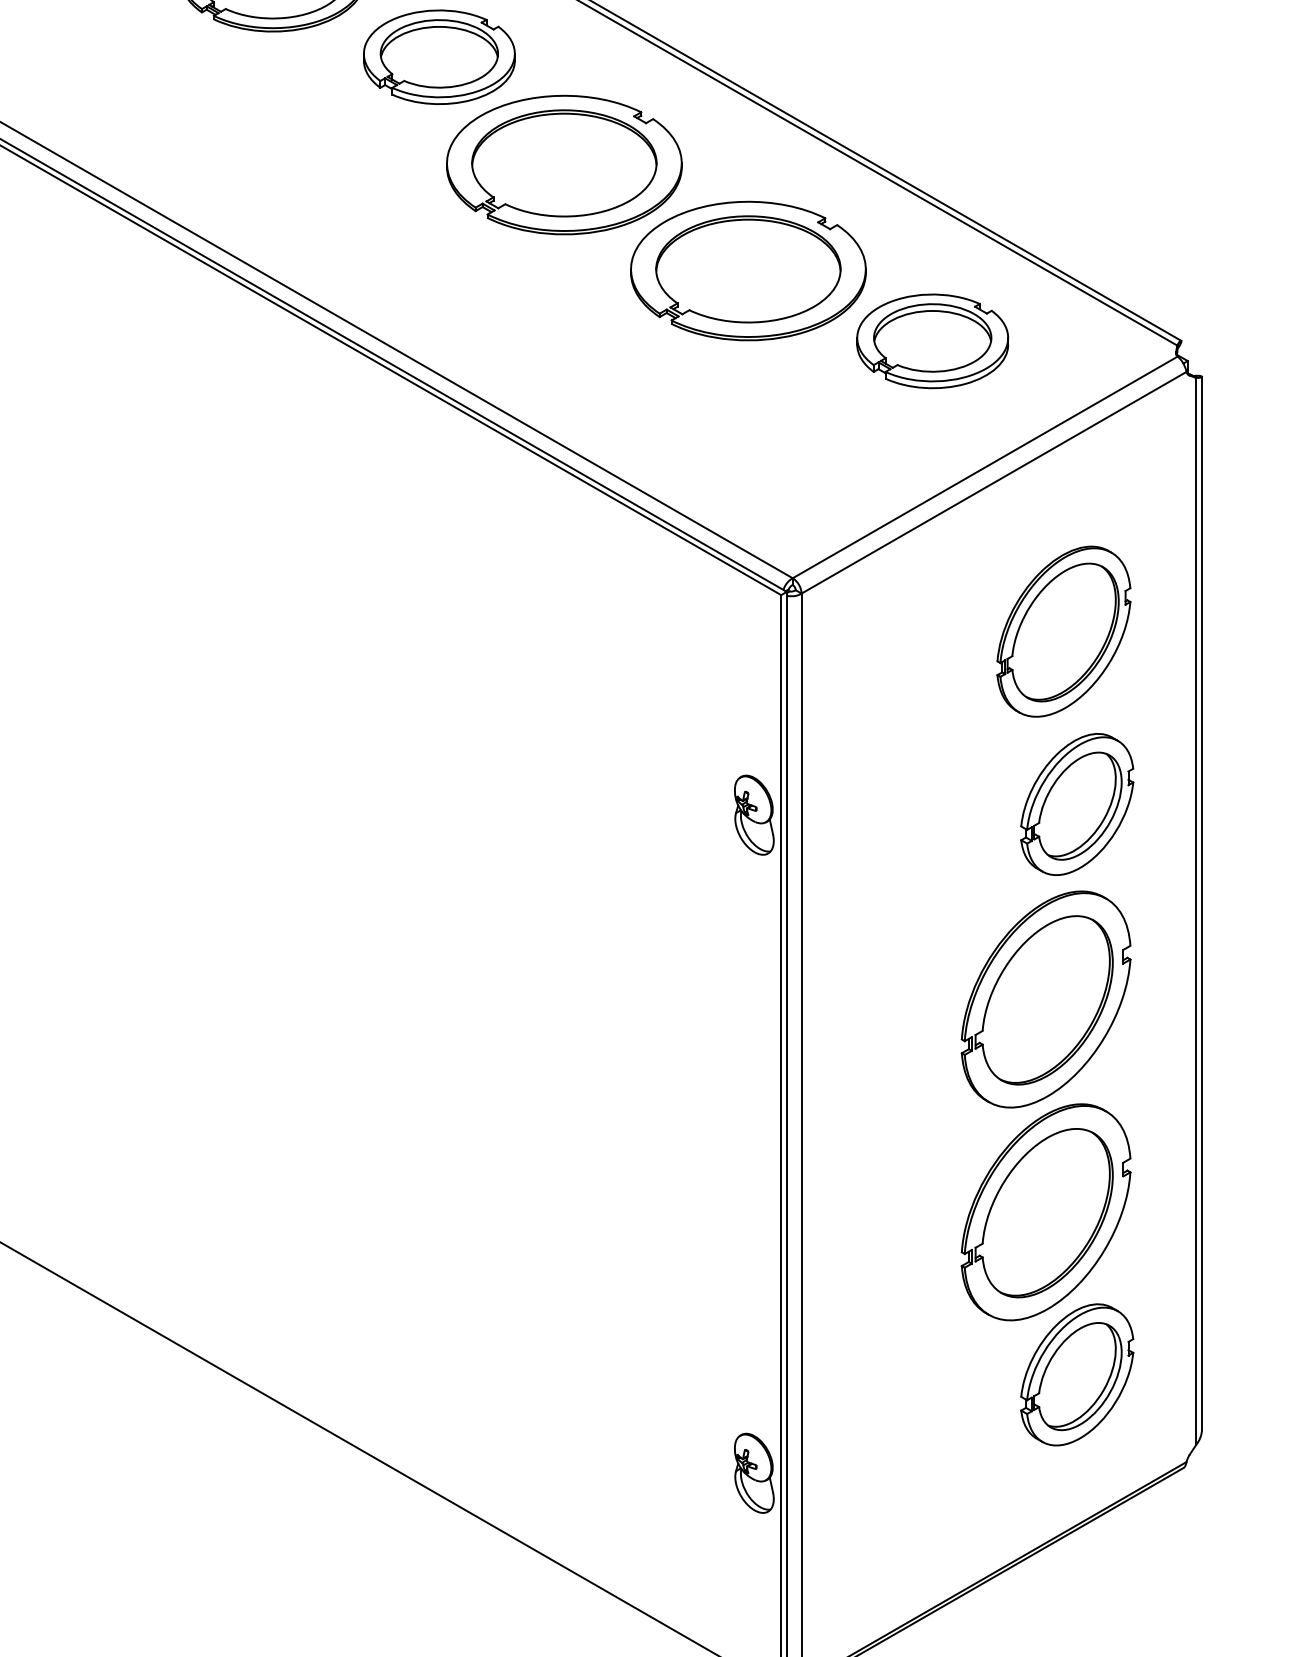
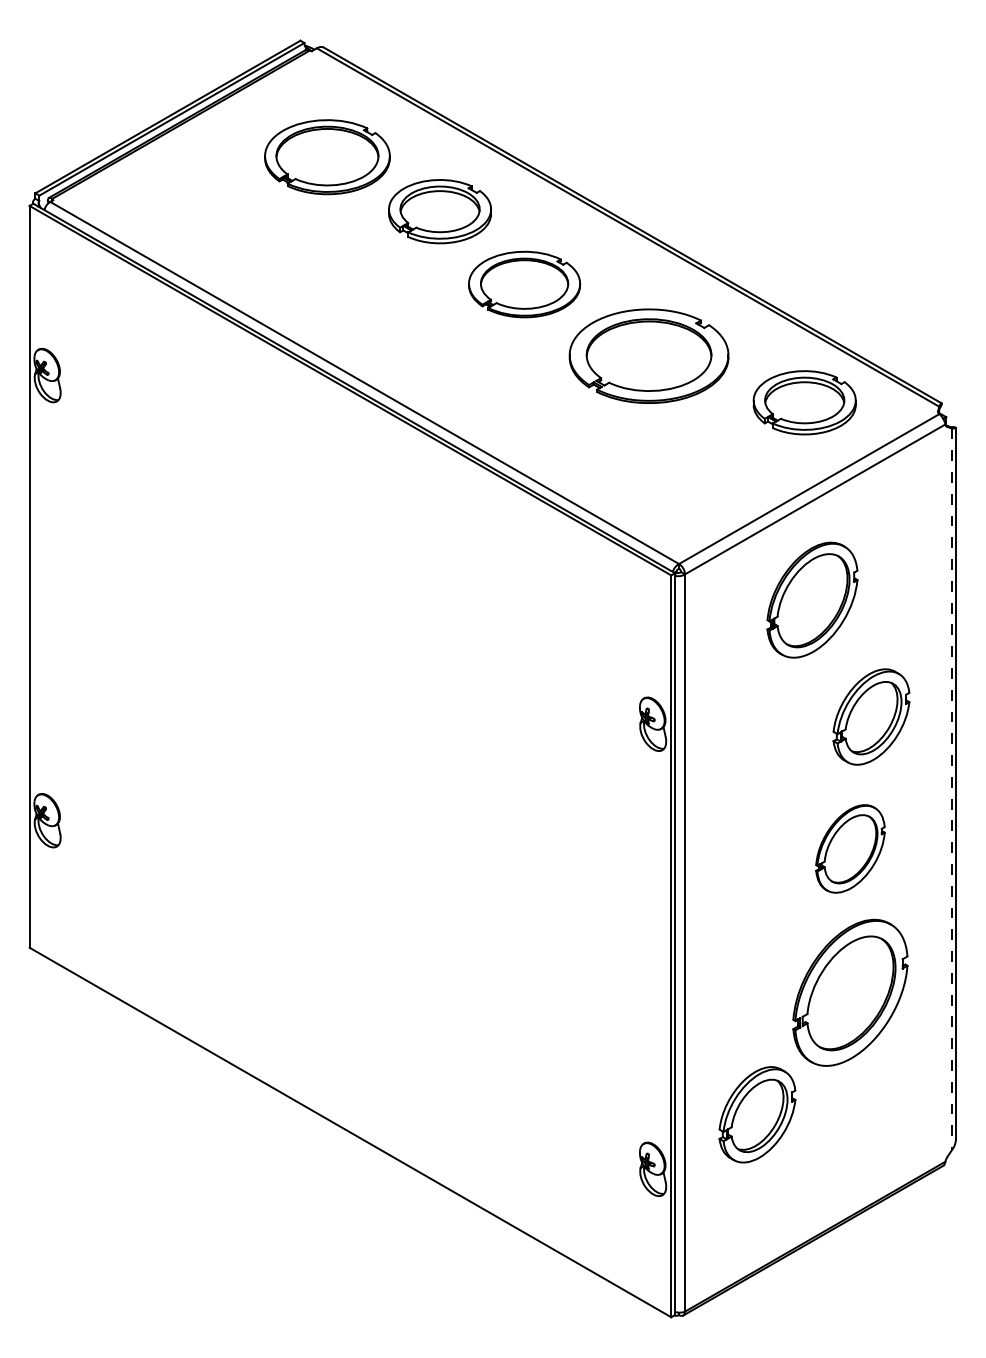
part: (564, 164) -> (524, 284), size x0.7
part: (932, 340) -> (804, 402), moved
part: (1063, 630) -> (812, 599), moved
line: (1195, 911) -> (951, 789), solid -> dashed
part: (1046, 998) -> (850, 848), size x0.6
part: (1077, 1374) -> (757, 1114), moved

